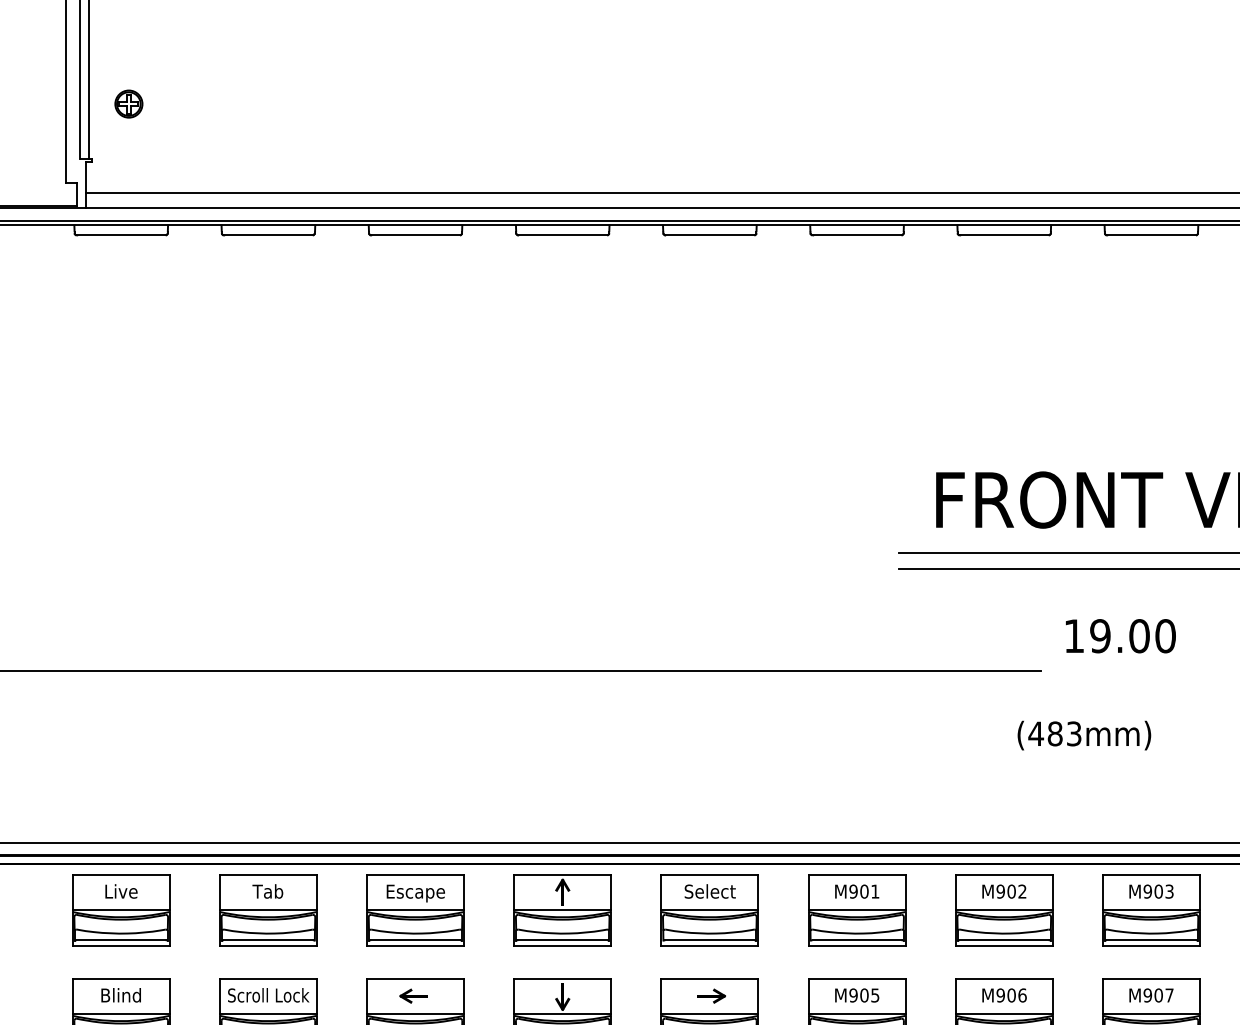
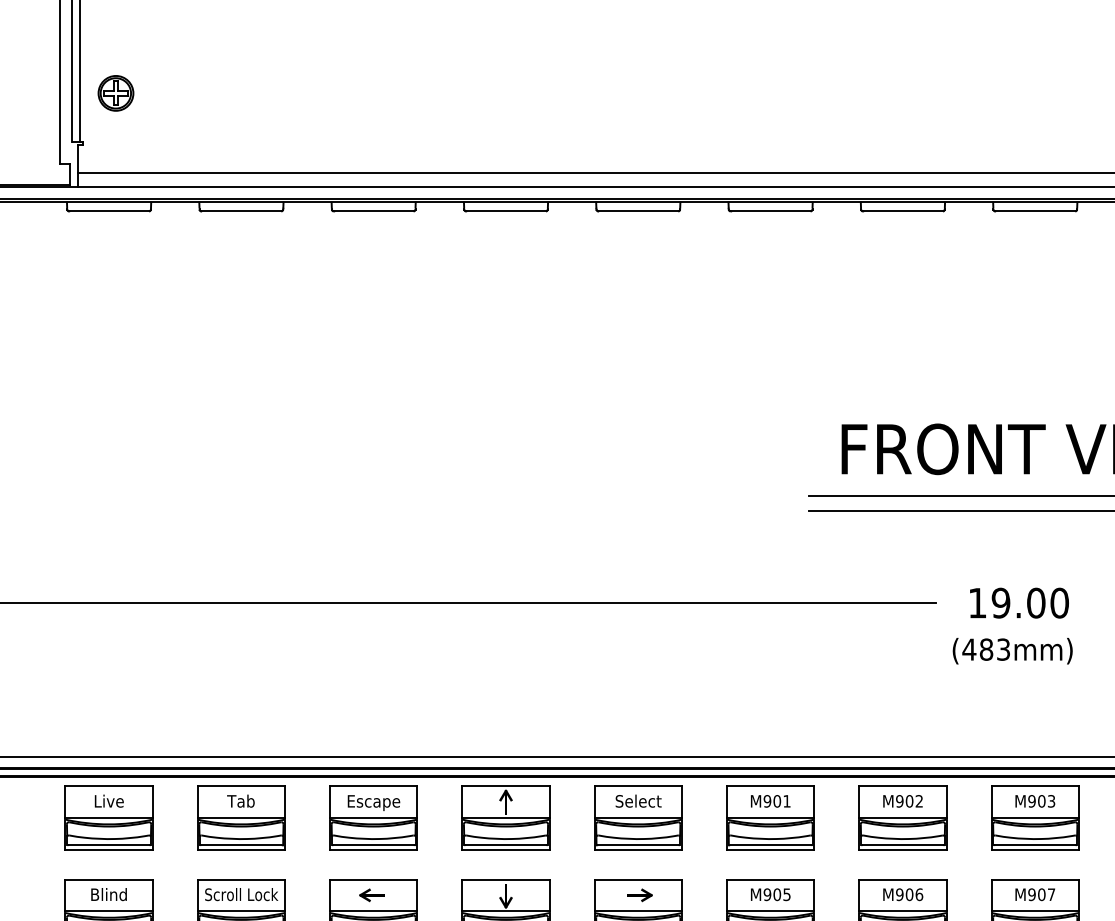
part: (128, 103) -> (115, 92), size x1.43
text: (1120, 636) -> (1019, 603), moved
text: (1084, 735) -> (1012, 651), moved

